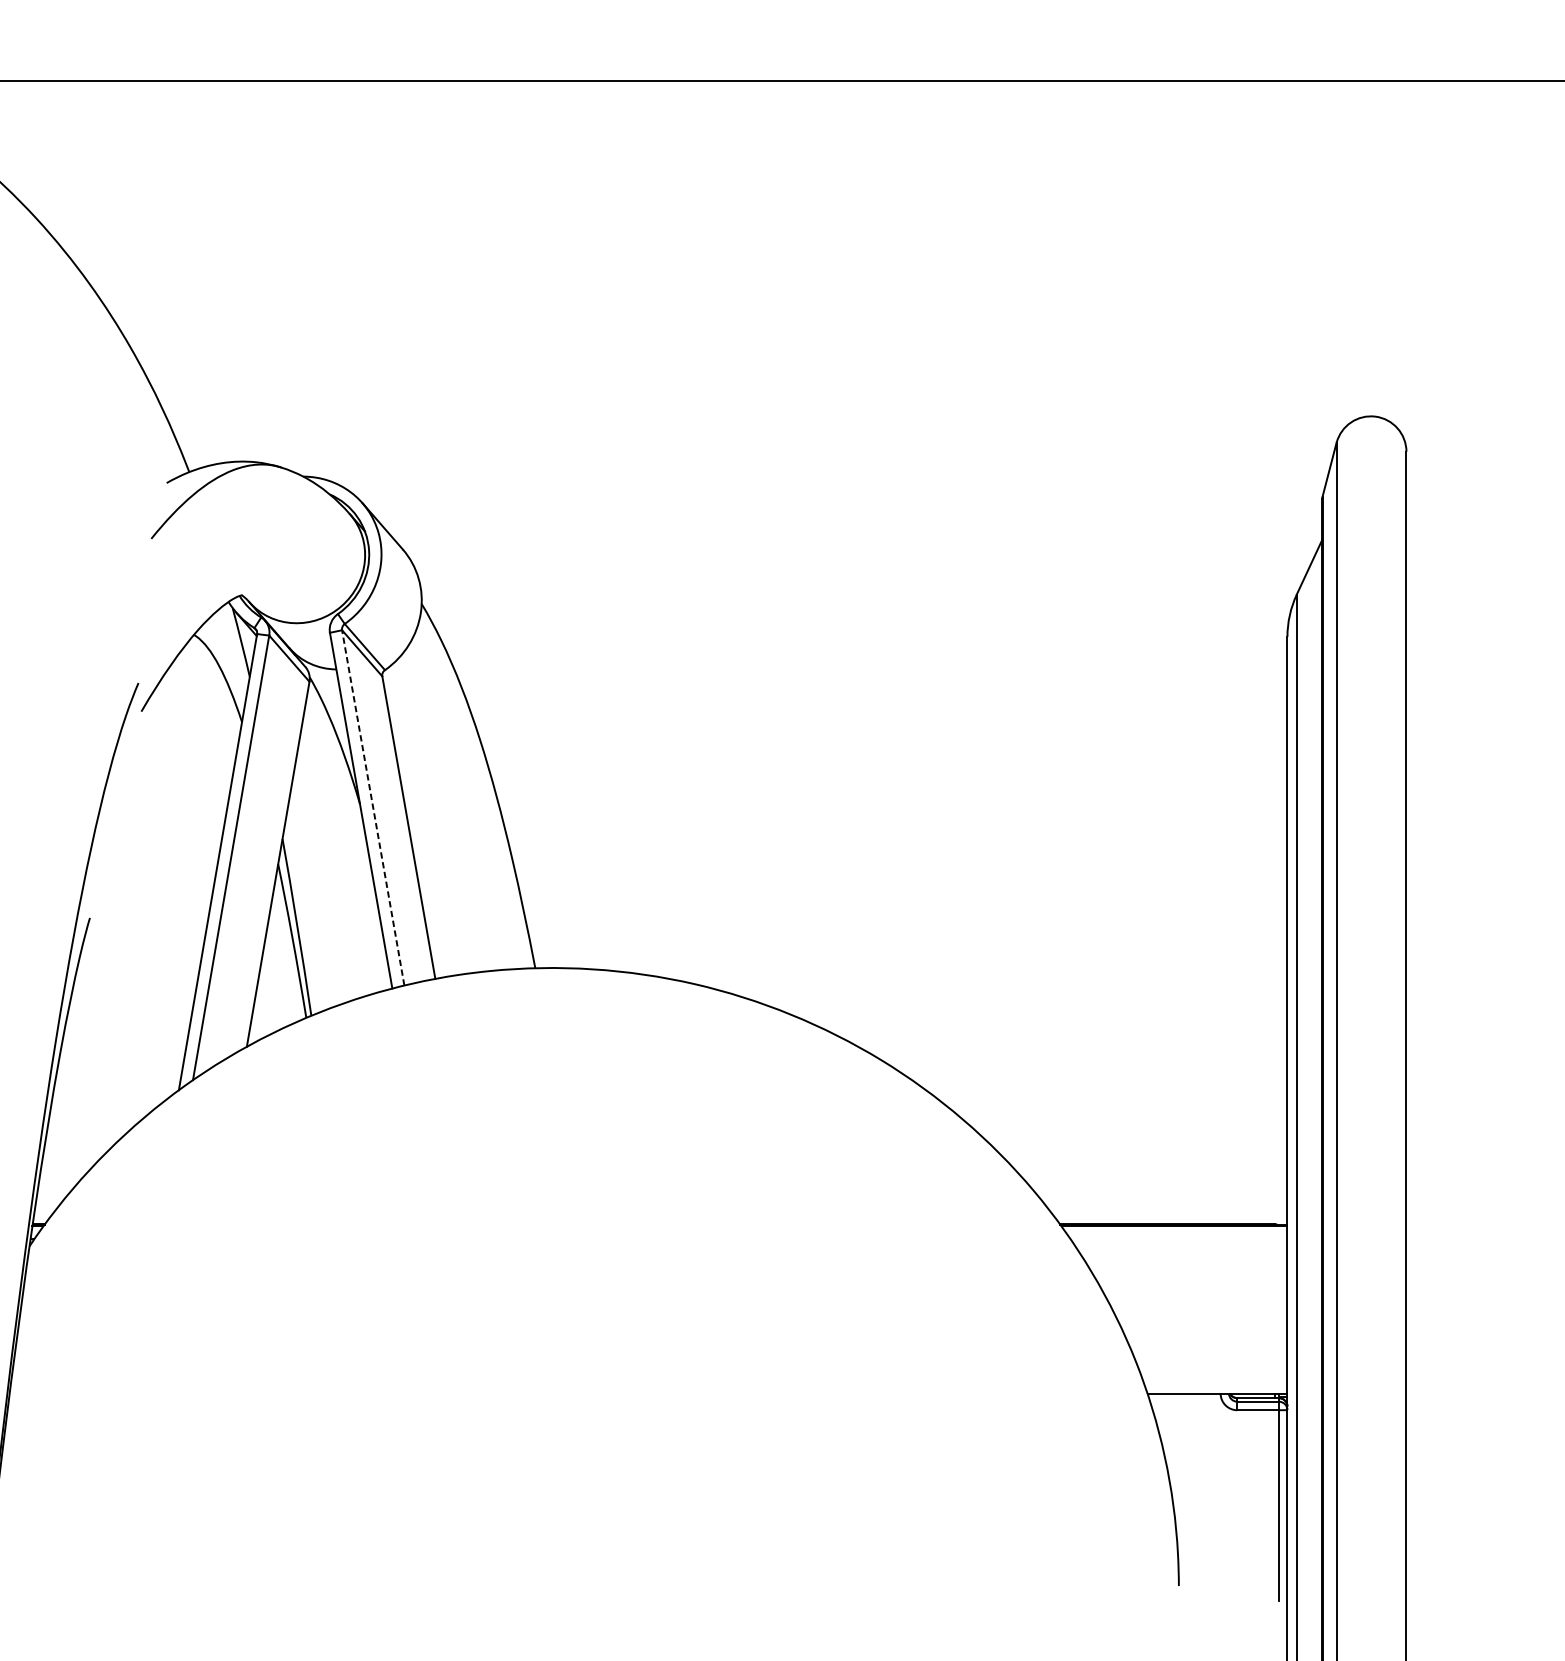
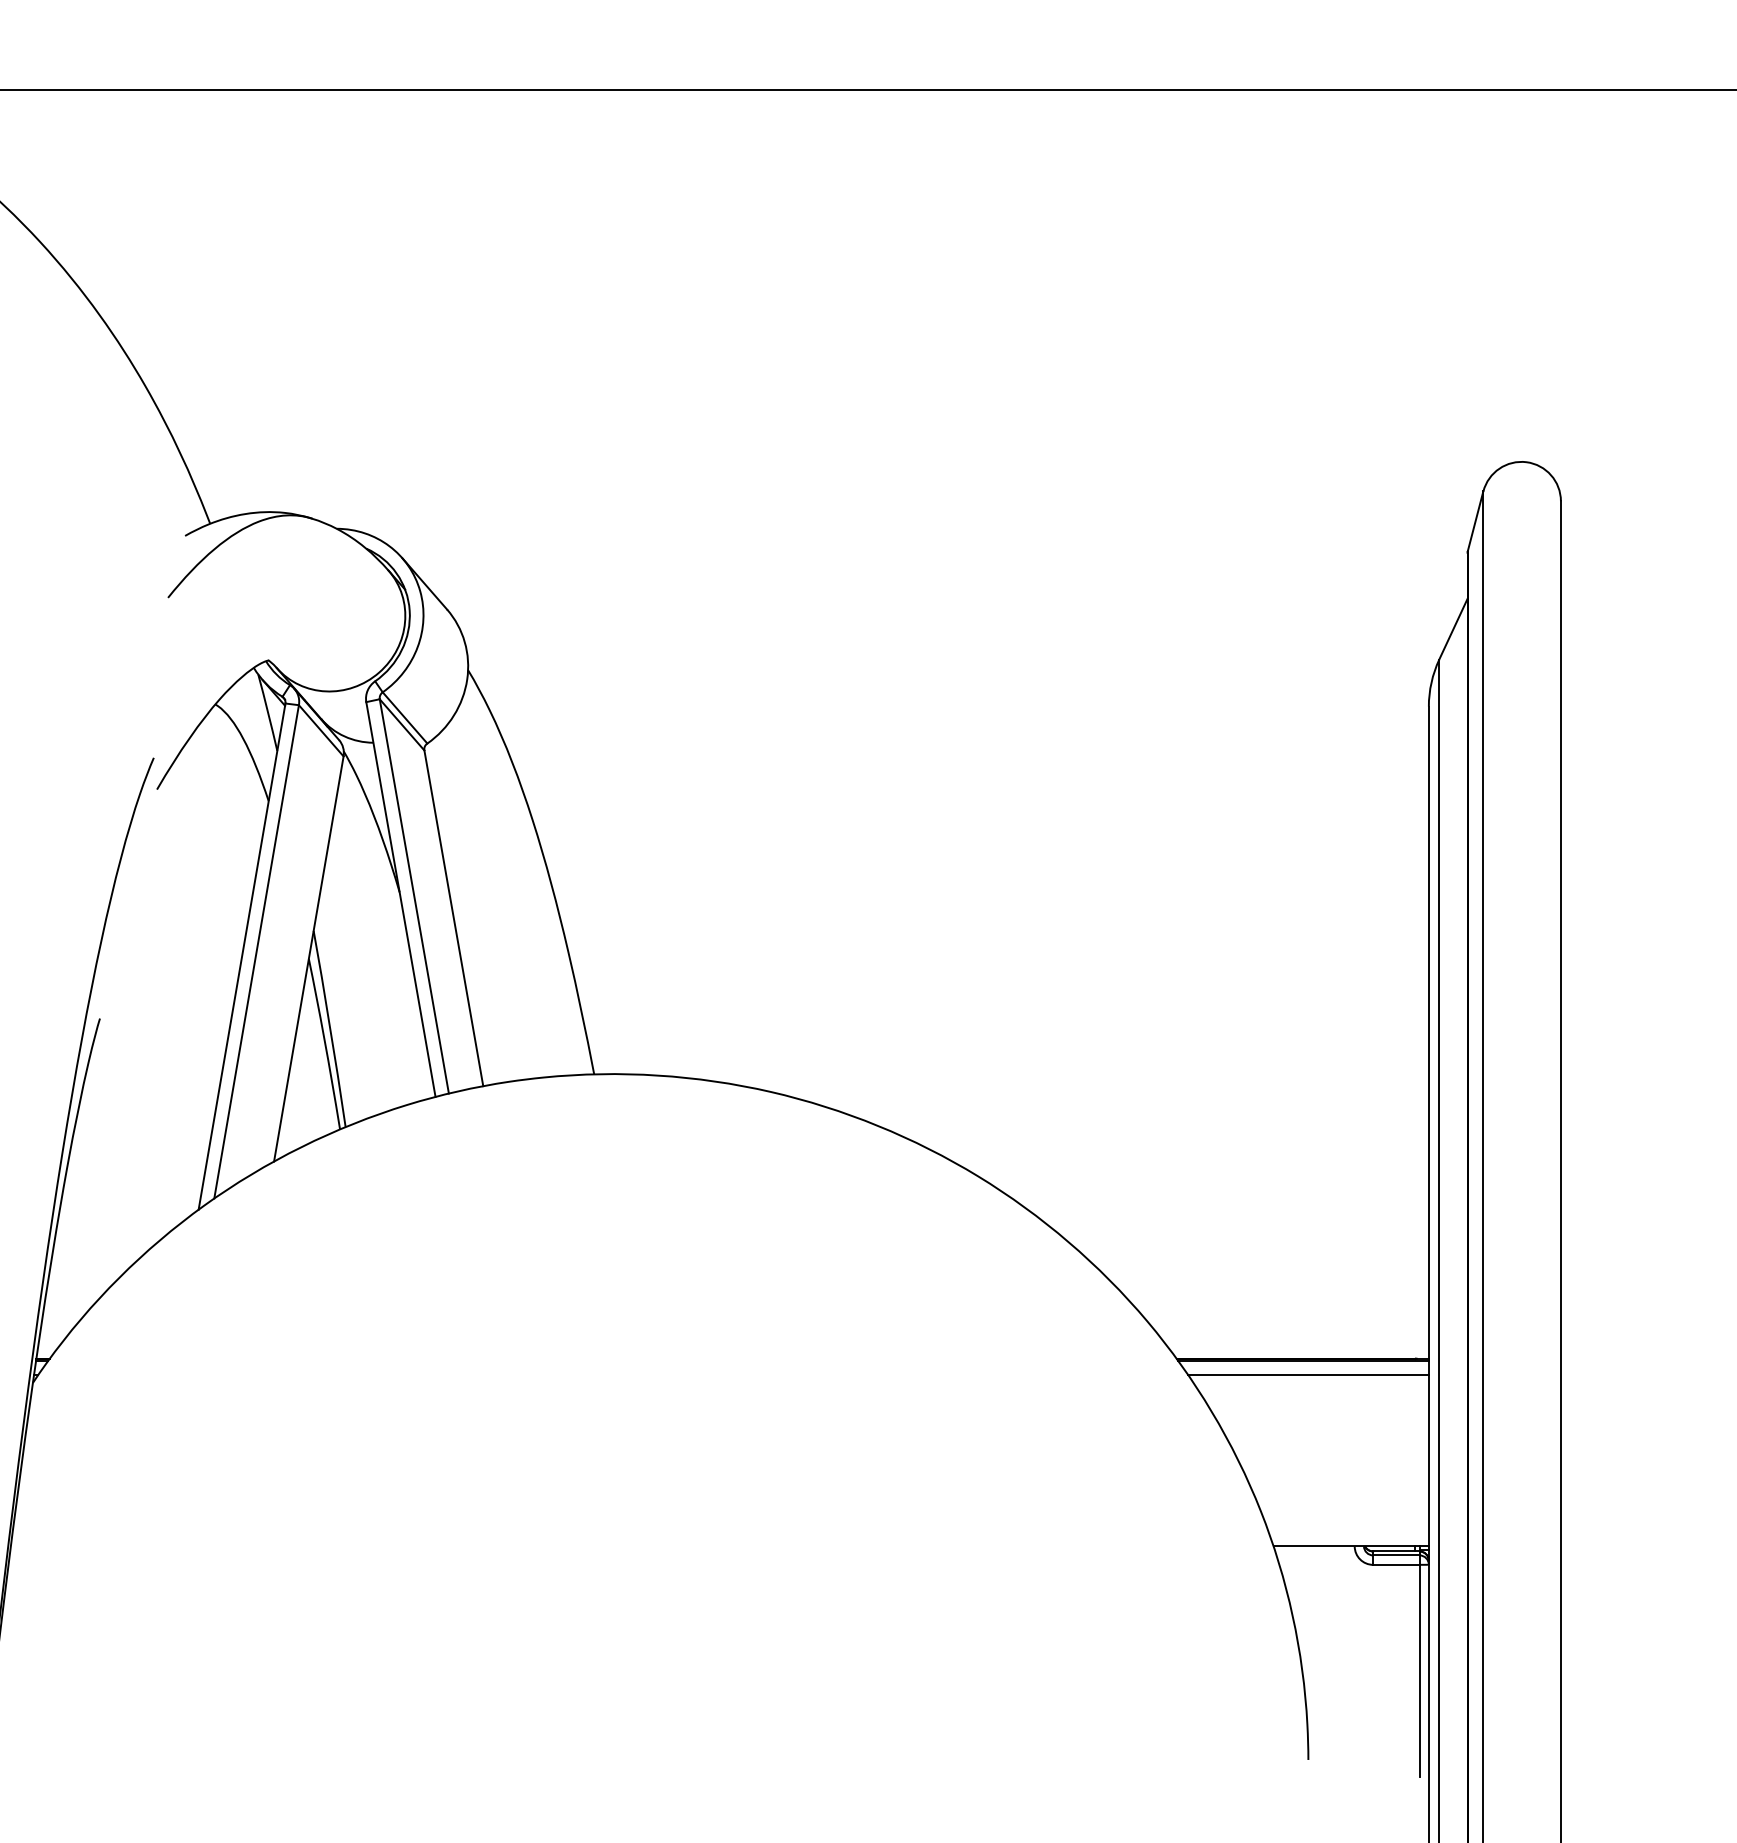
line: (373, 807) -> (414, 895), dashed -> solid
line: (1178, 1239) -> (1308, 1375), added

